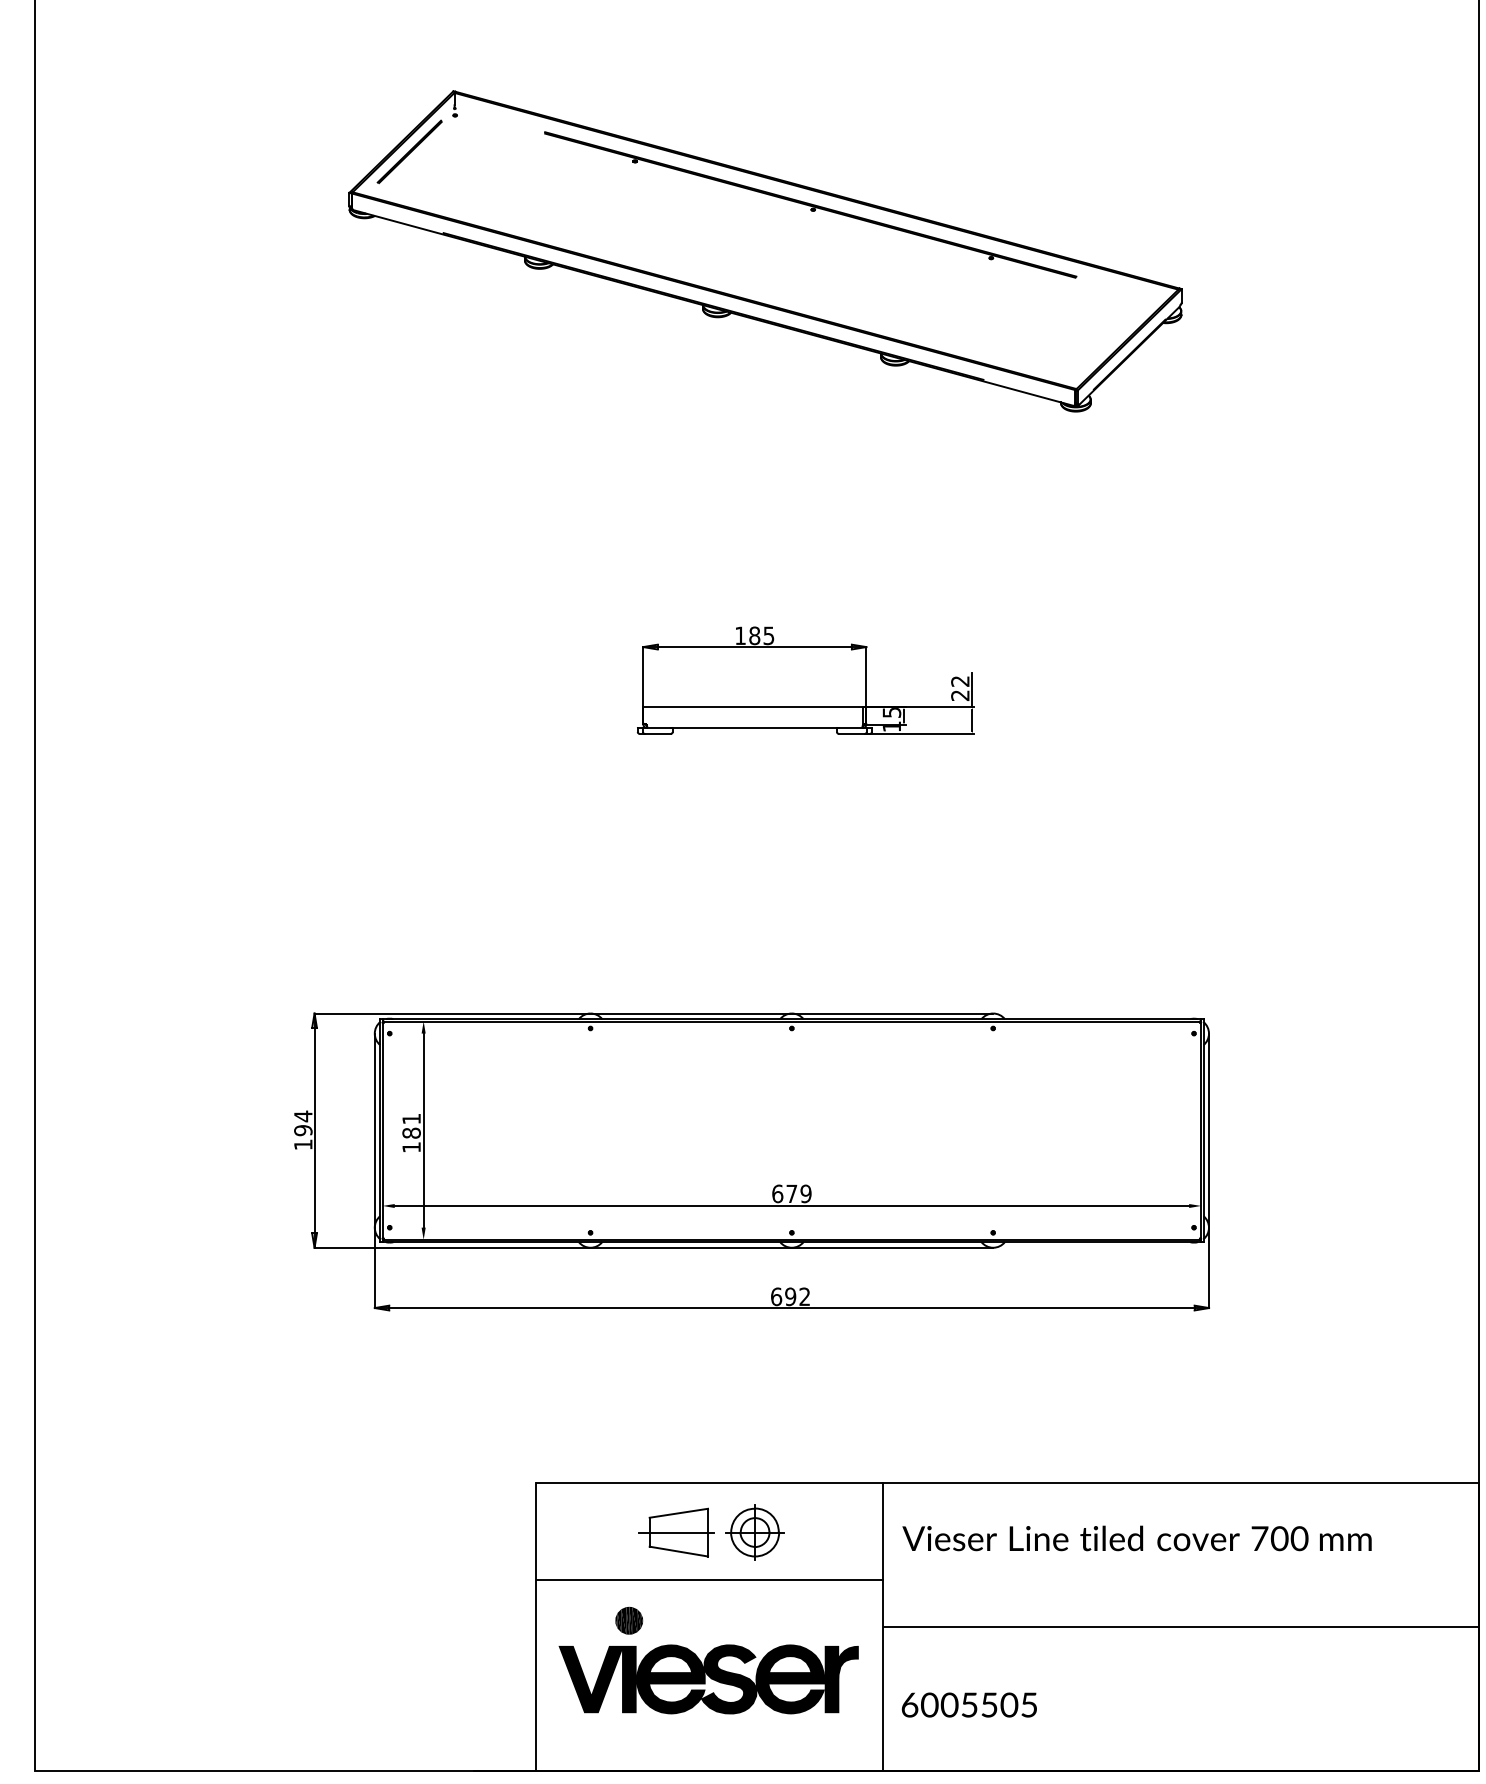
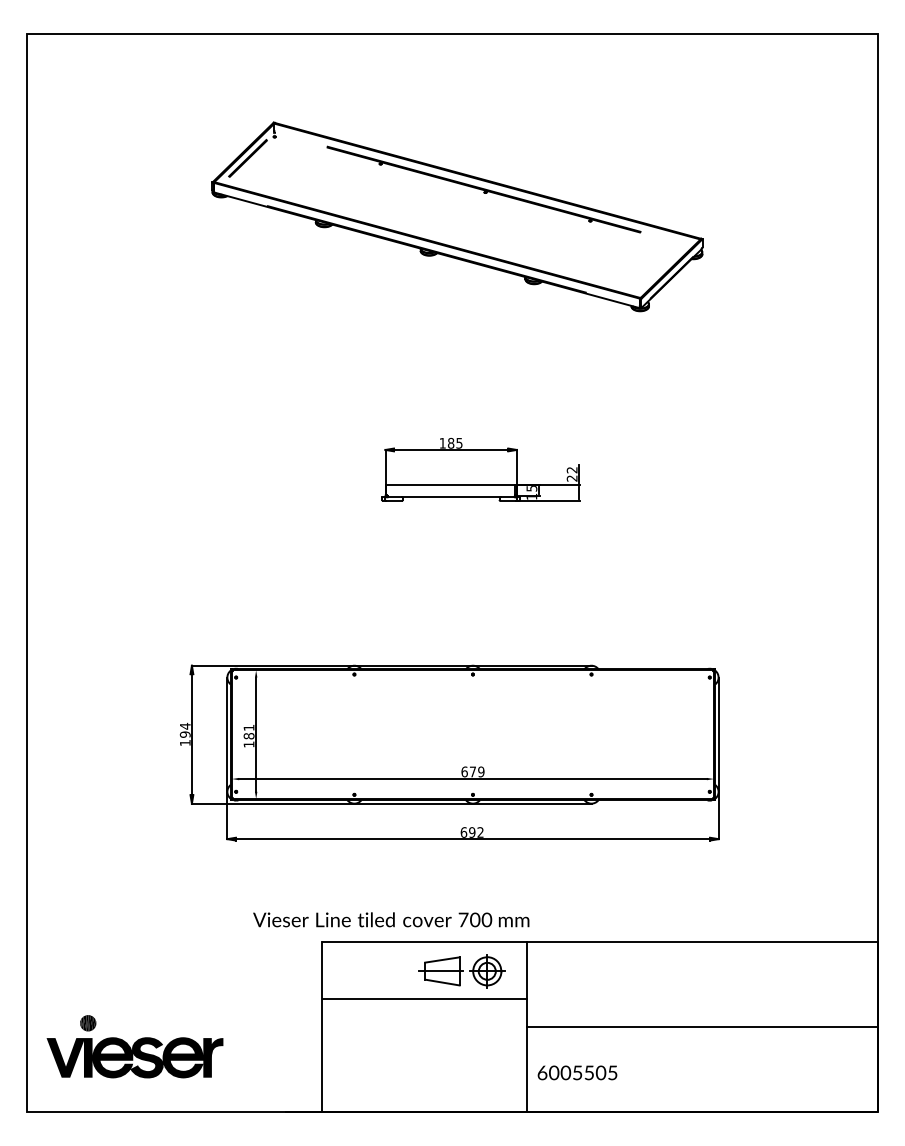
part: (711, 1532) -> (461, 971), moved
text: (1137, 1537) -> (391, 919), moved
part: (707, 1660) -> (134, 1046), moved

